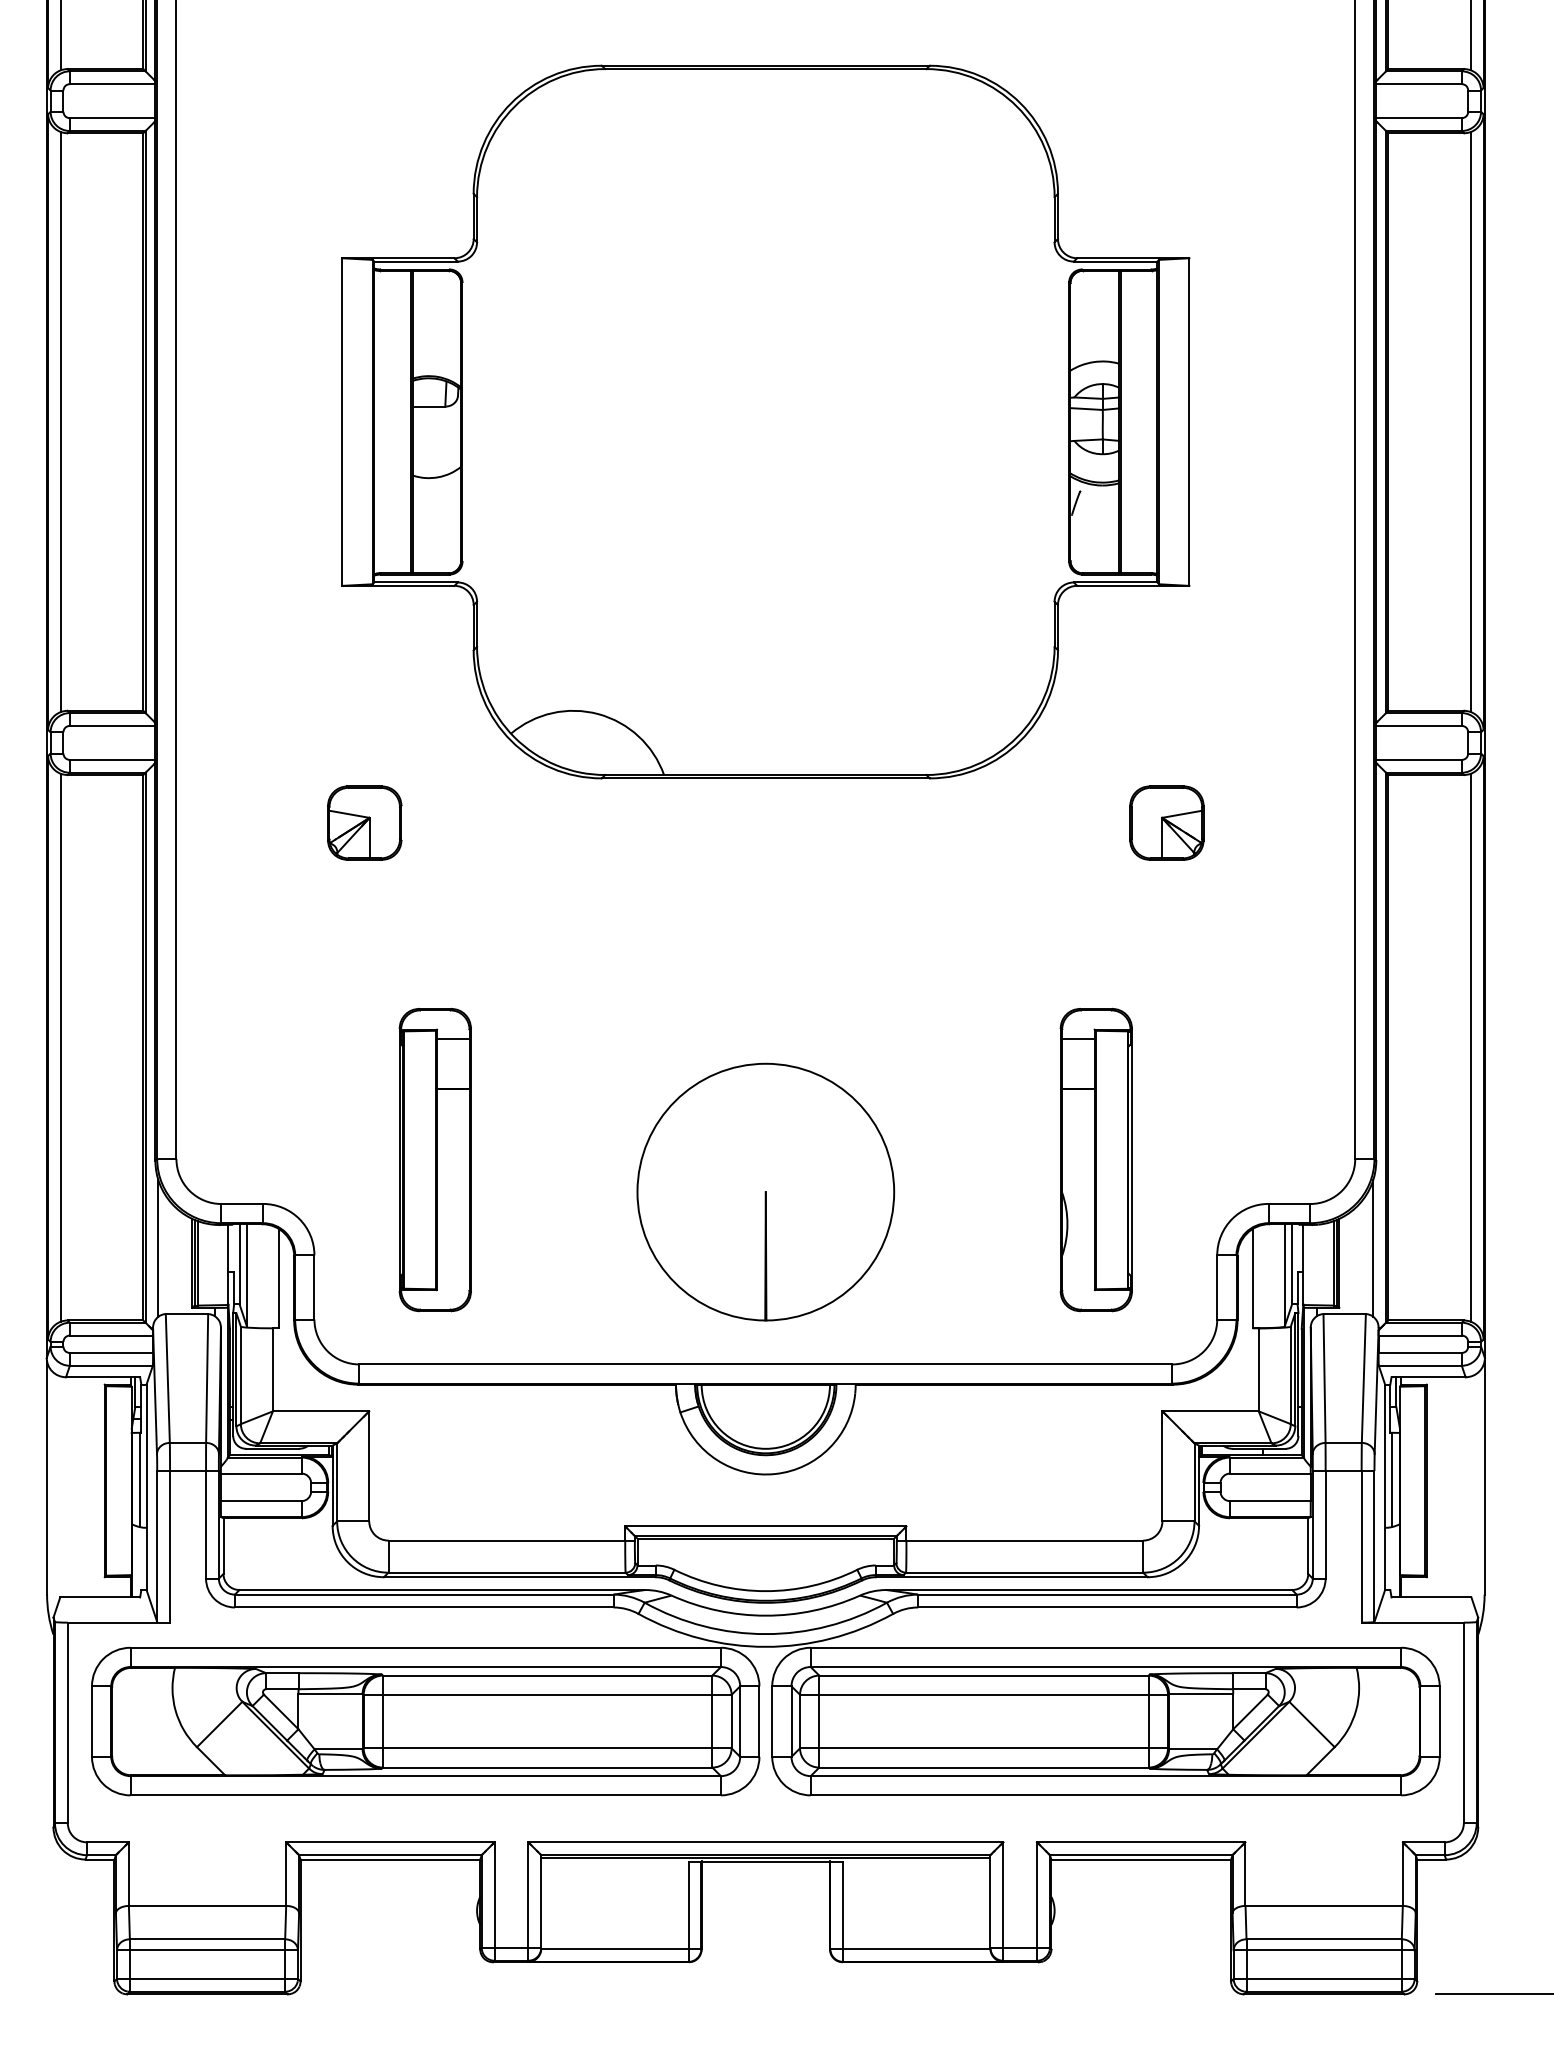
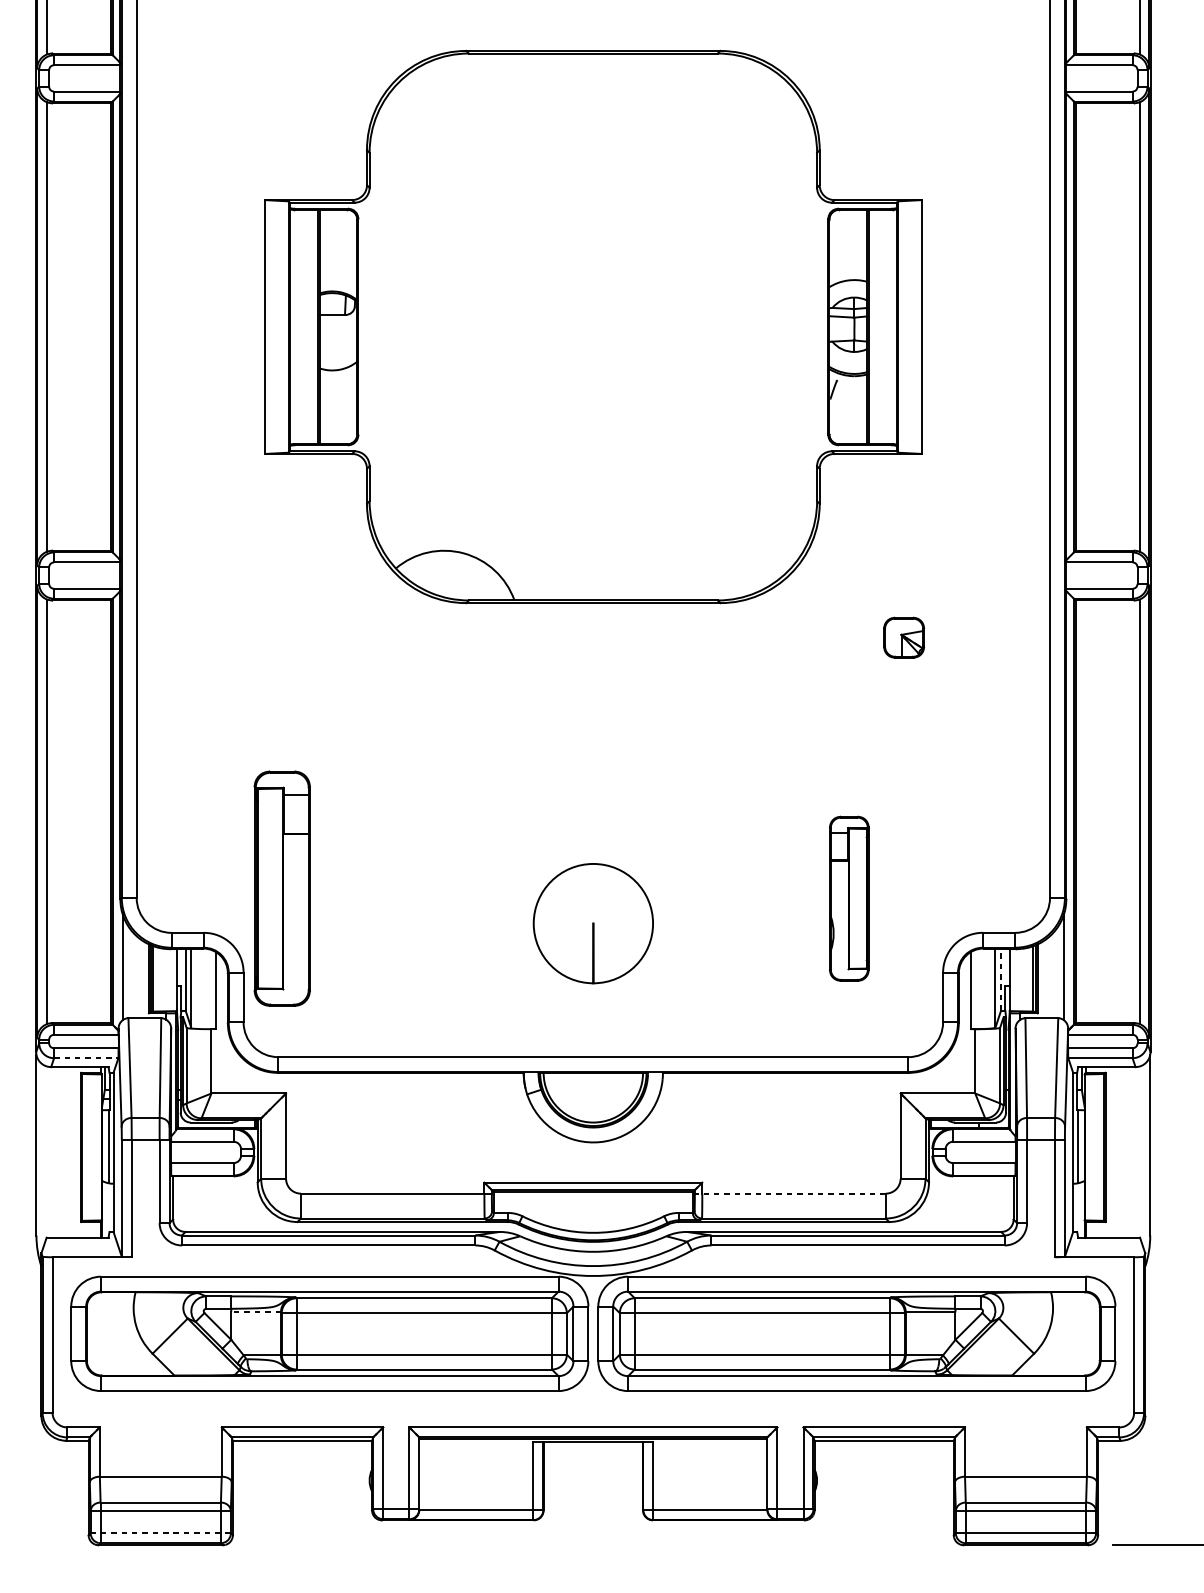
part: (364, 822) -> (282, 637), removed
part: (1166, 822) -> (903, 637), size x0.7
part: (434, 1159) -> (281, 888), moved
part: (1095, 1159) -> (848, 898), size x0.7
part: (765, 1191) -> (593, 923), size x0.6
line: (1292, 1263) -> (1001, 978), solid -> dashed
line: (111, 1365) -> (86, 1057), solid -> dashed
line: (1019, 1540) -> (789, 1193), solid -> dashed
line: (330, 1693) -> (256, 1312), solid -> dashed
line: (207, 1978) -> (160, 1532), solid -> dashed

